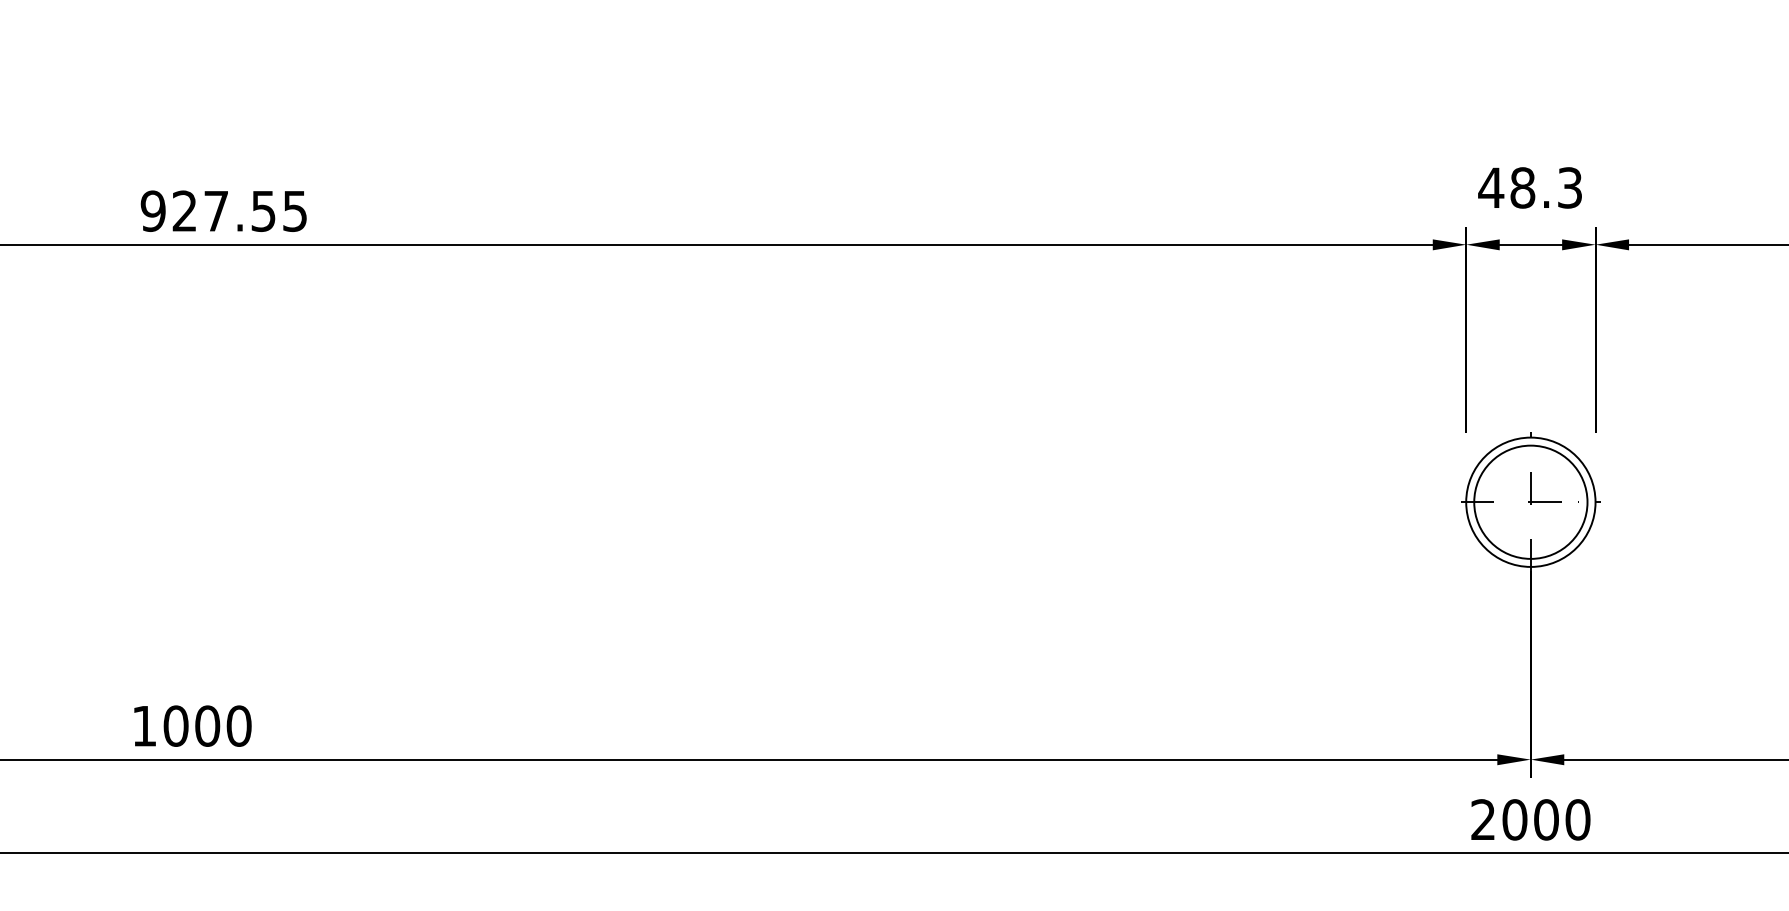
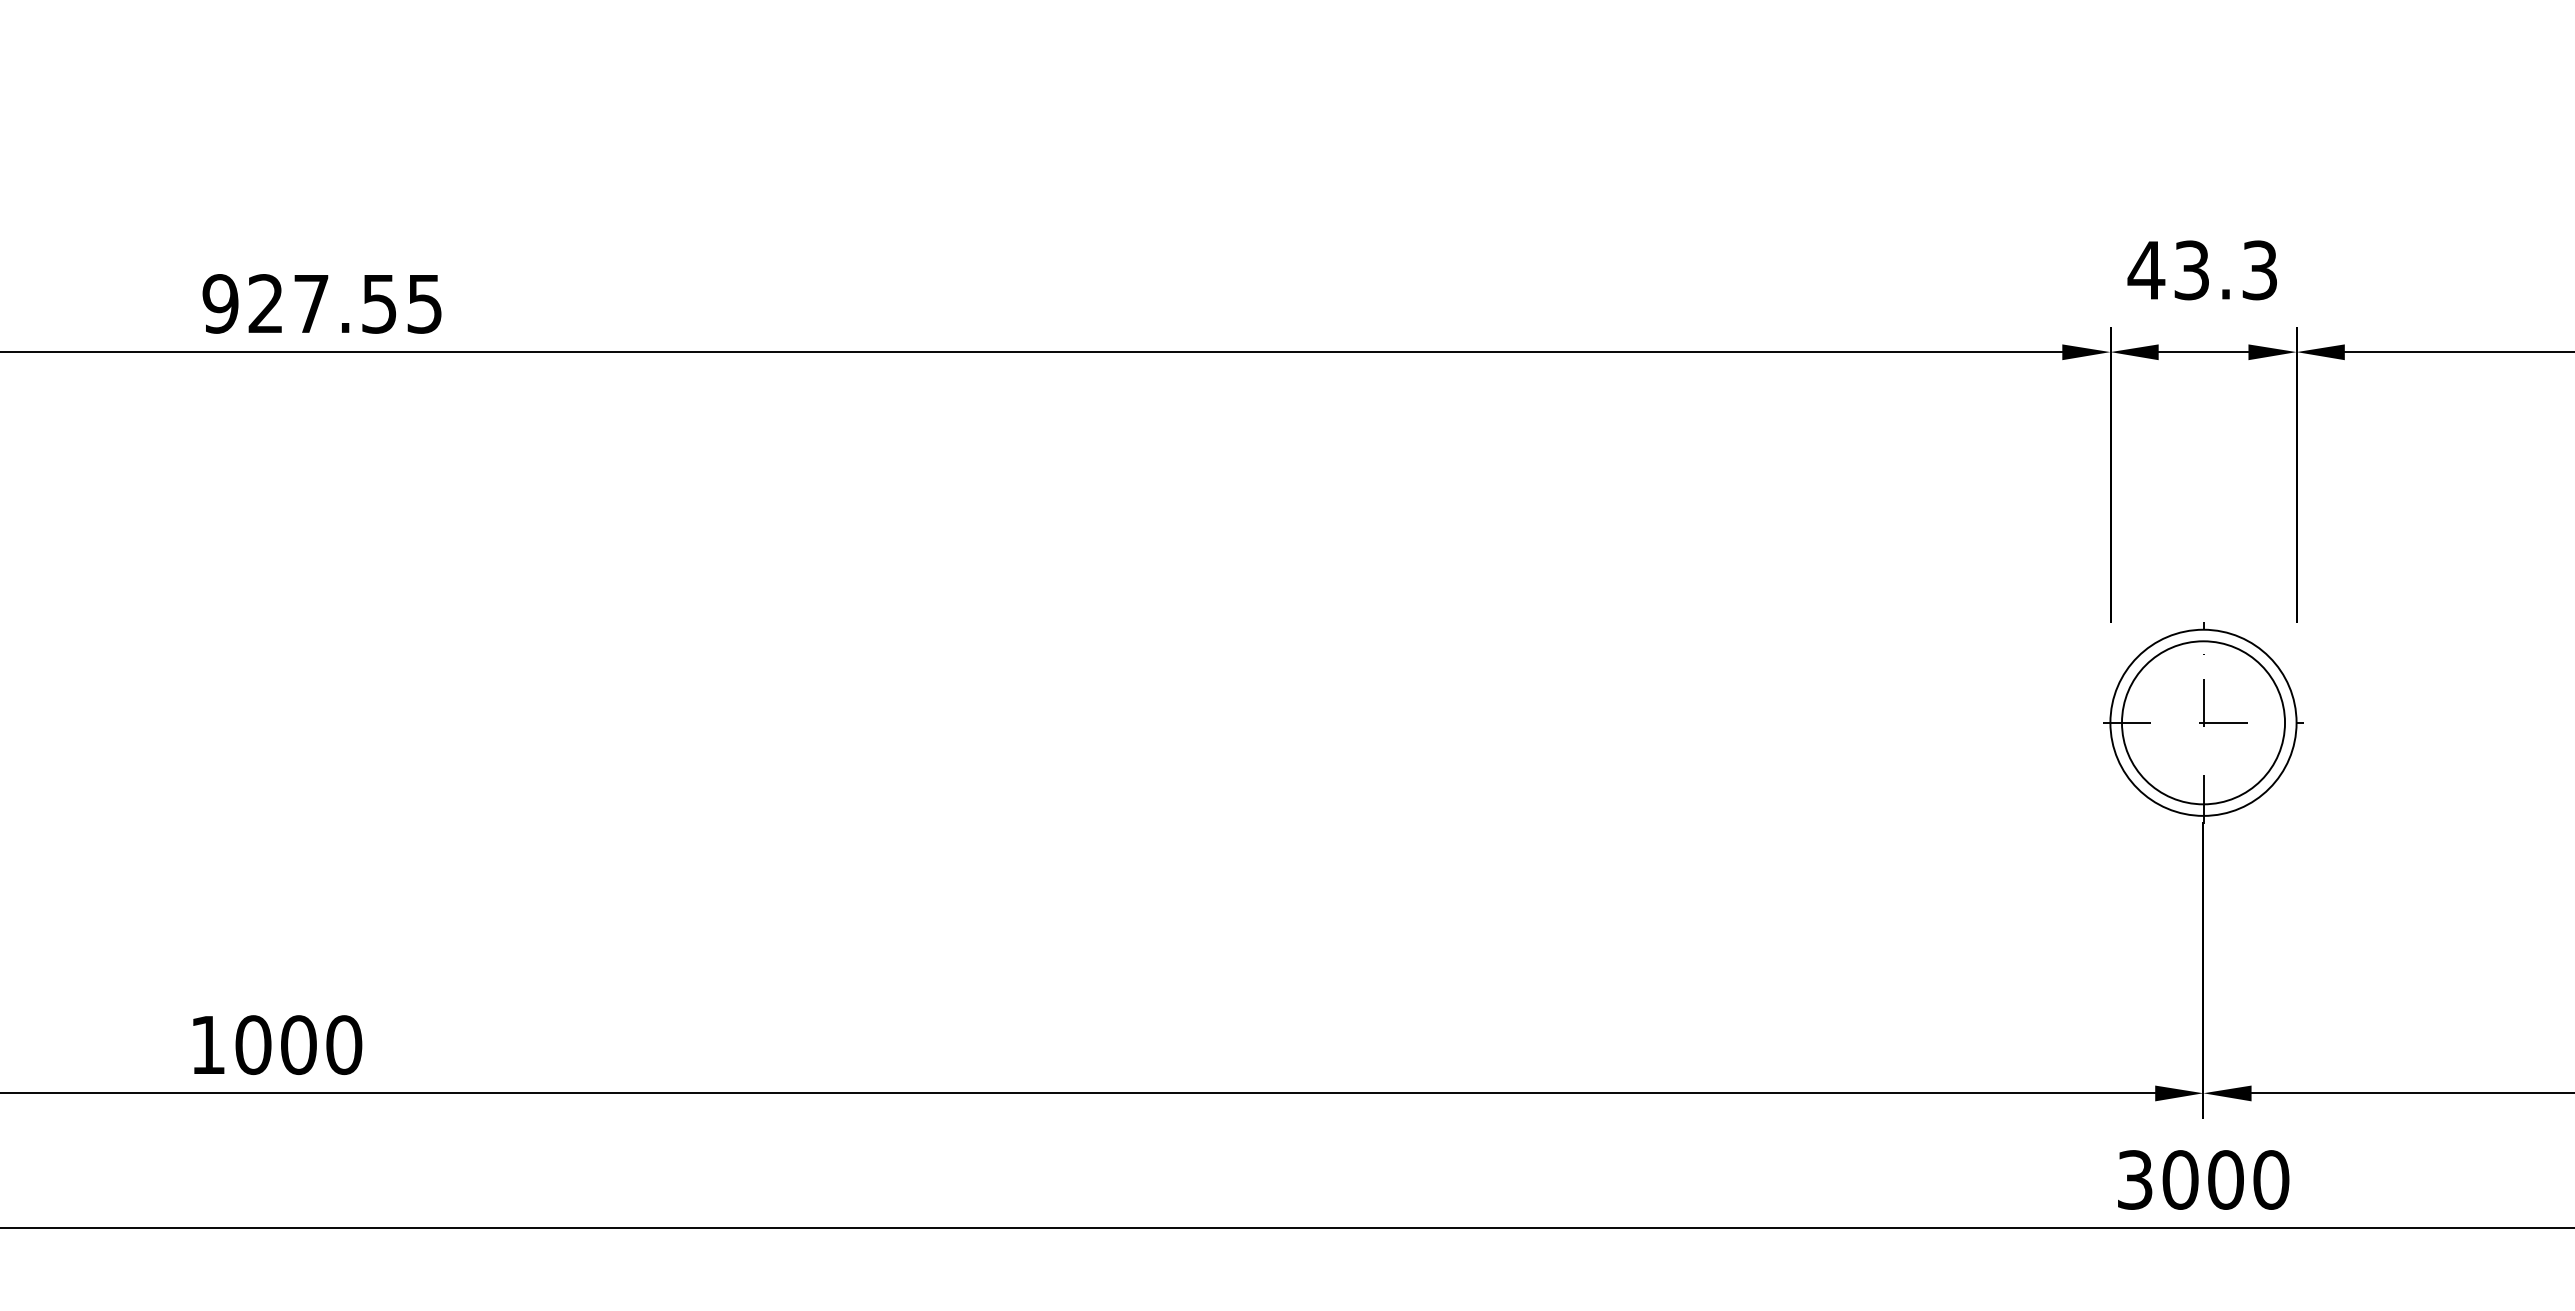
text: (1522, 187) -> (2191, 269), 48.3 -> 43.3
text: (1483, 819) -> (2135, 1179), 2000 -> 3000

